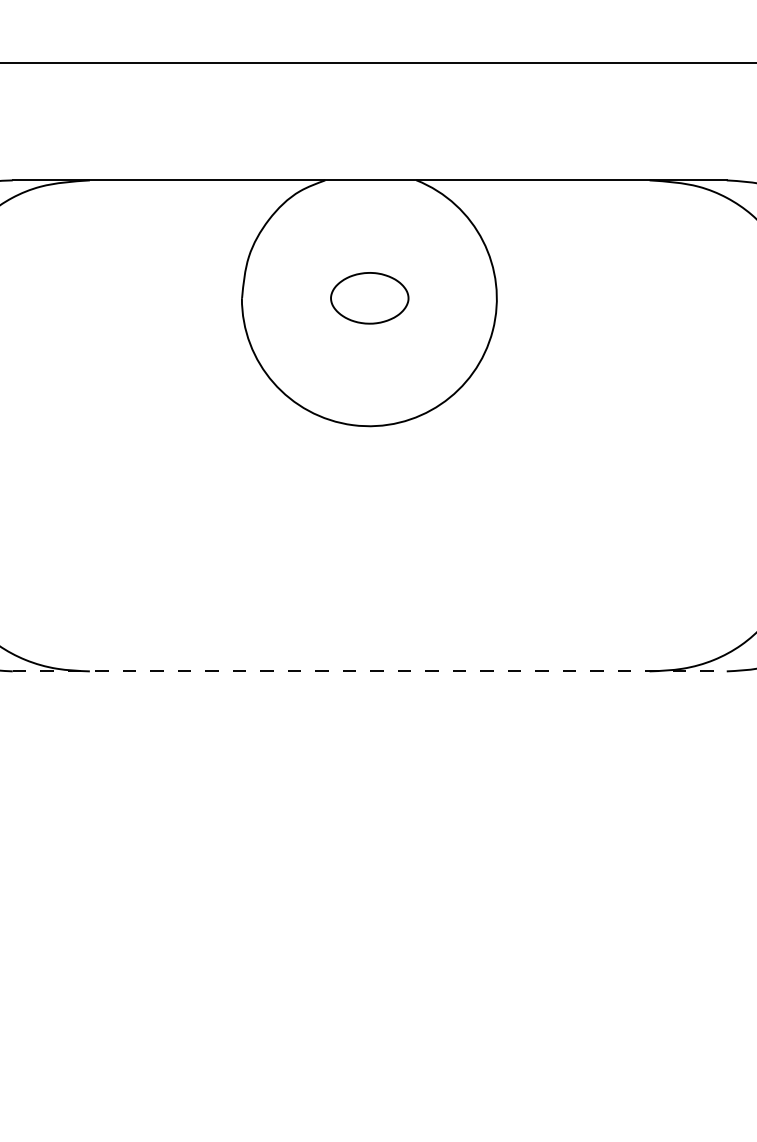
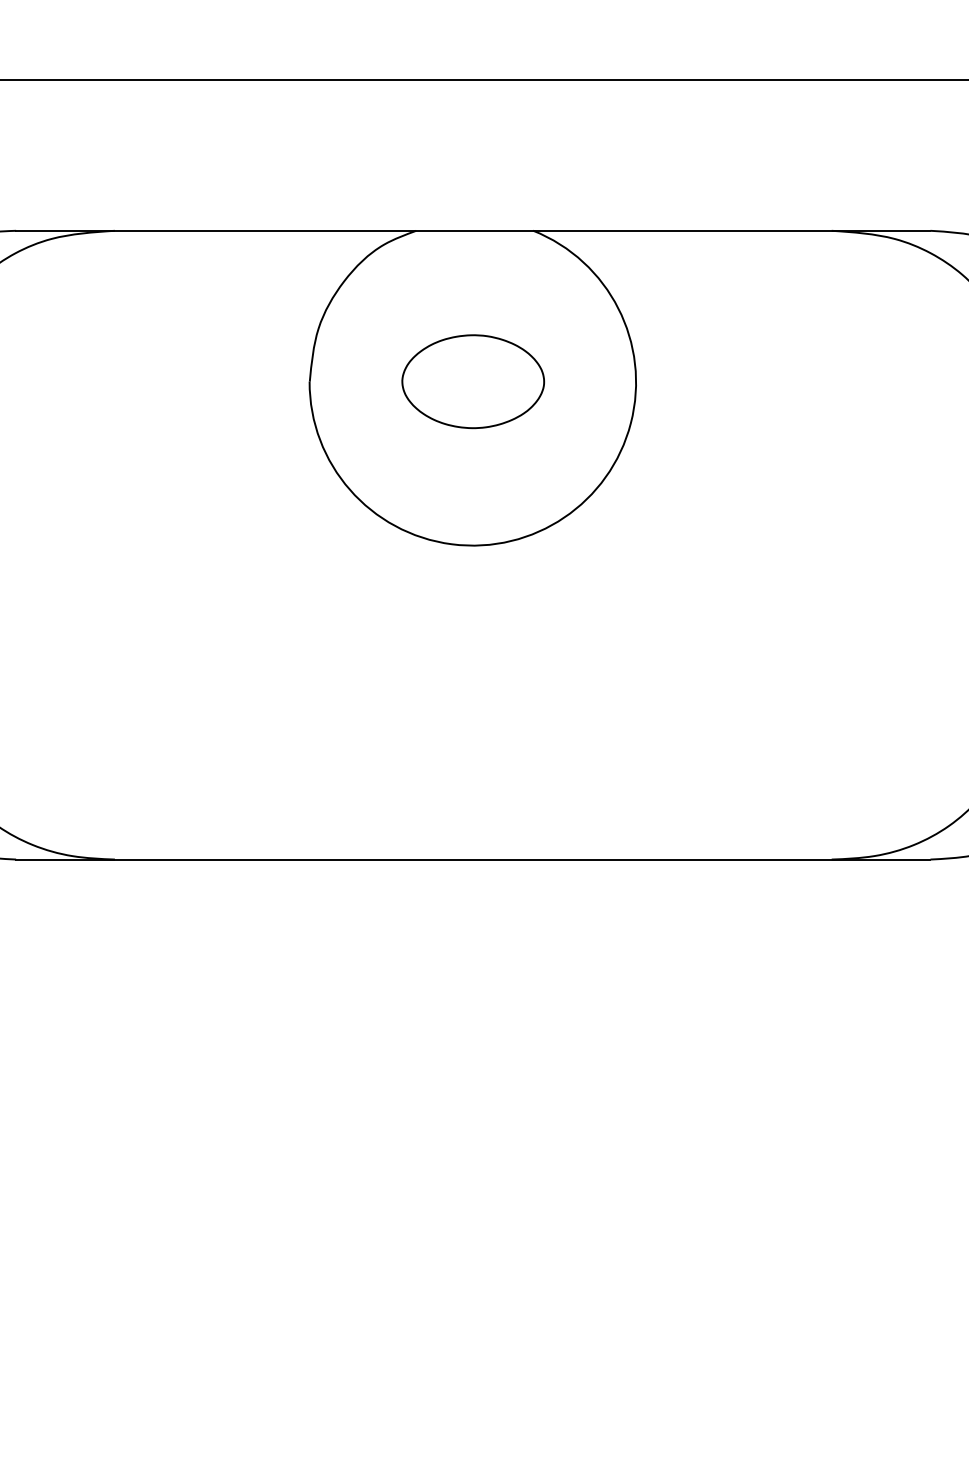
part: (369, 298) -> (473, 381), size x1.43
line: (369, 671) -> (473, 859), dashed -> solid

